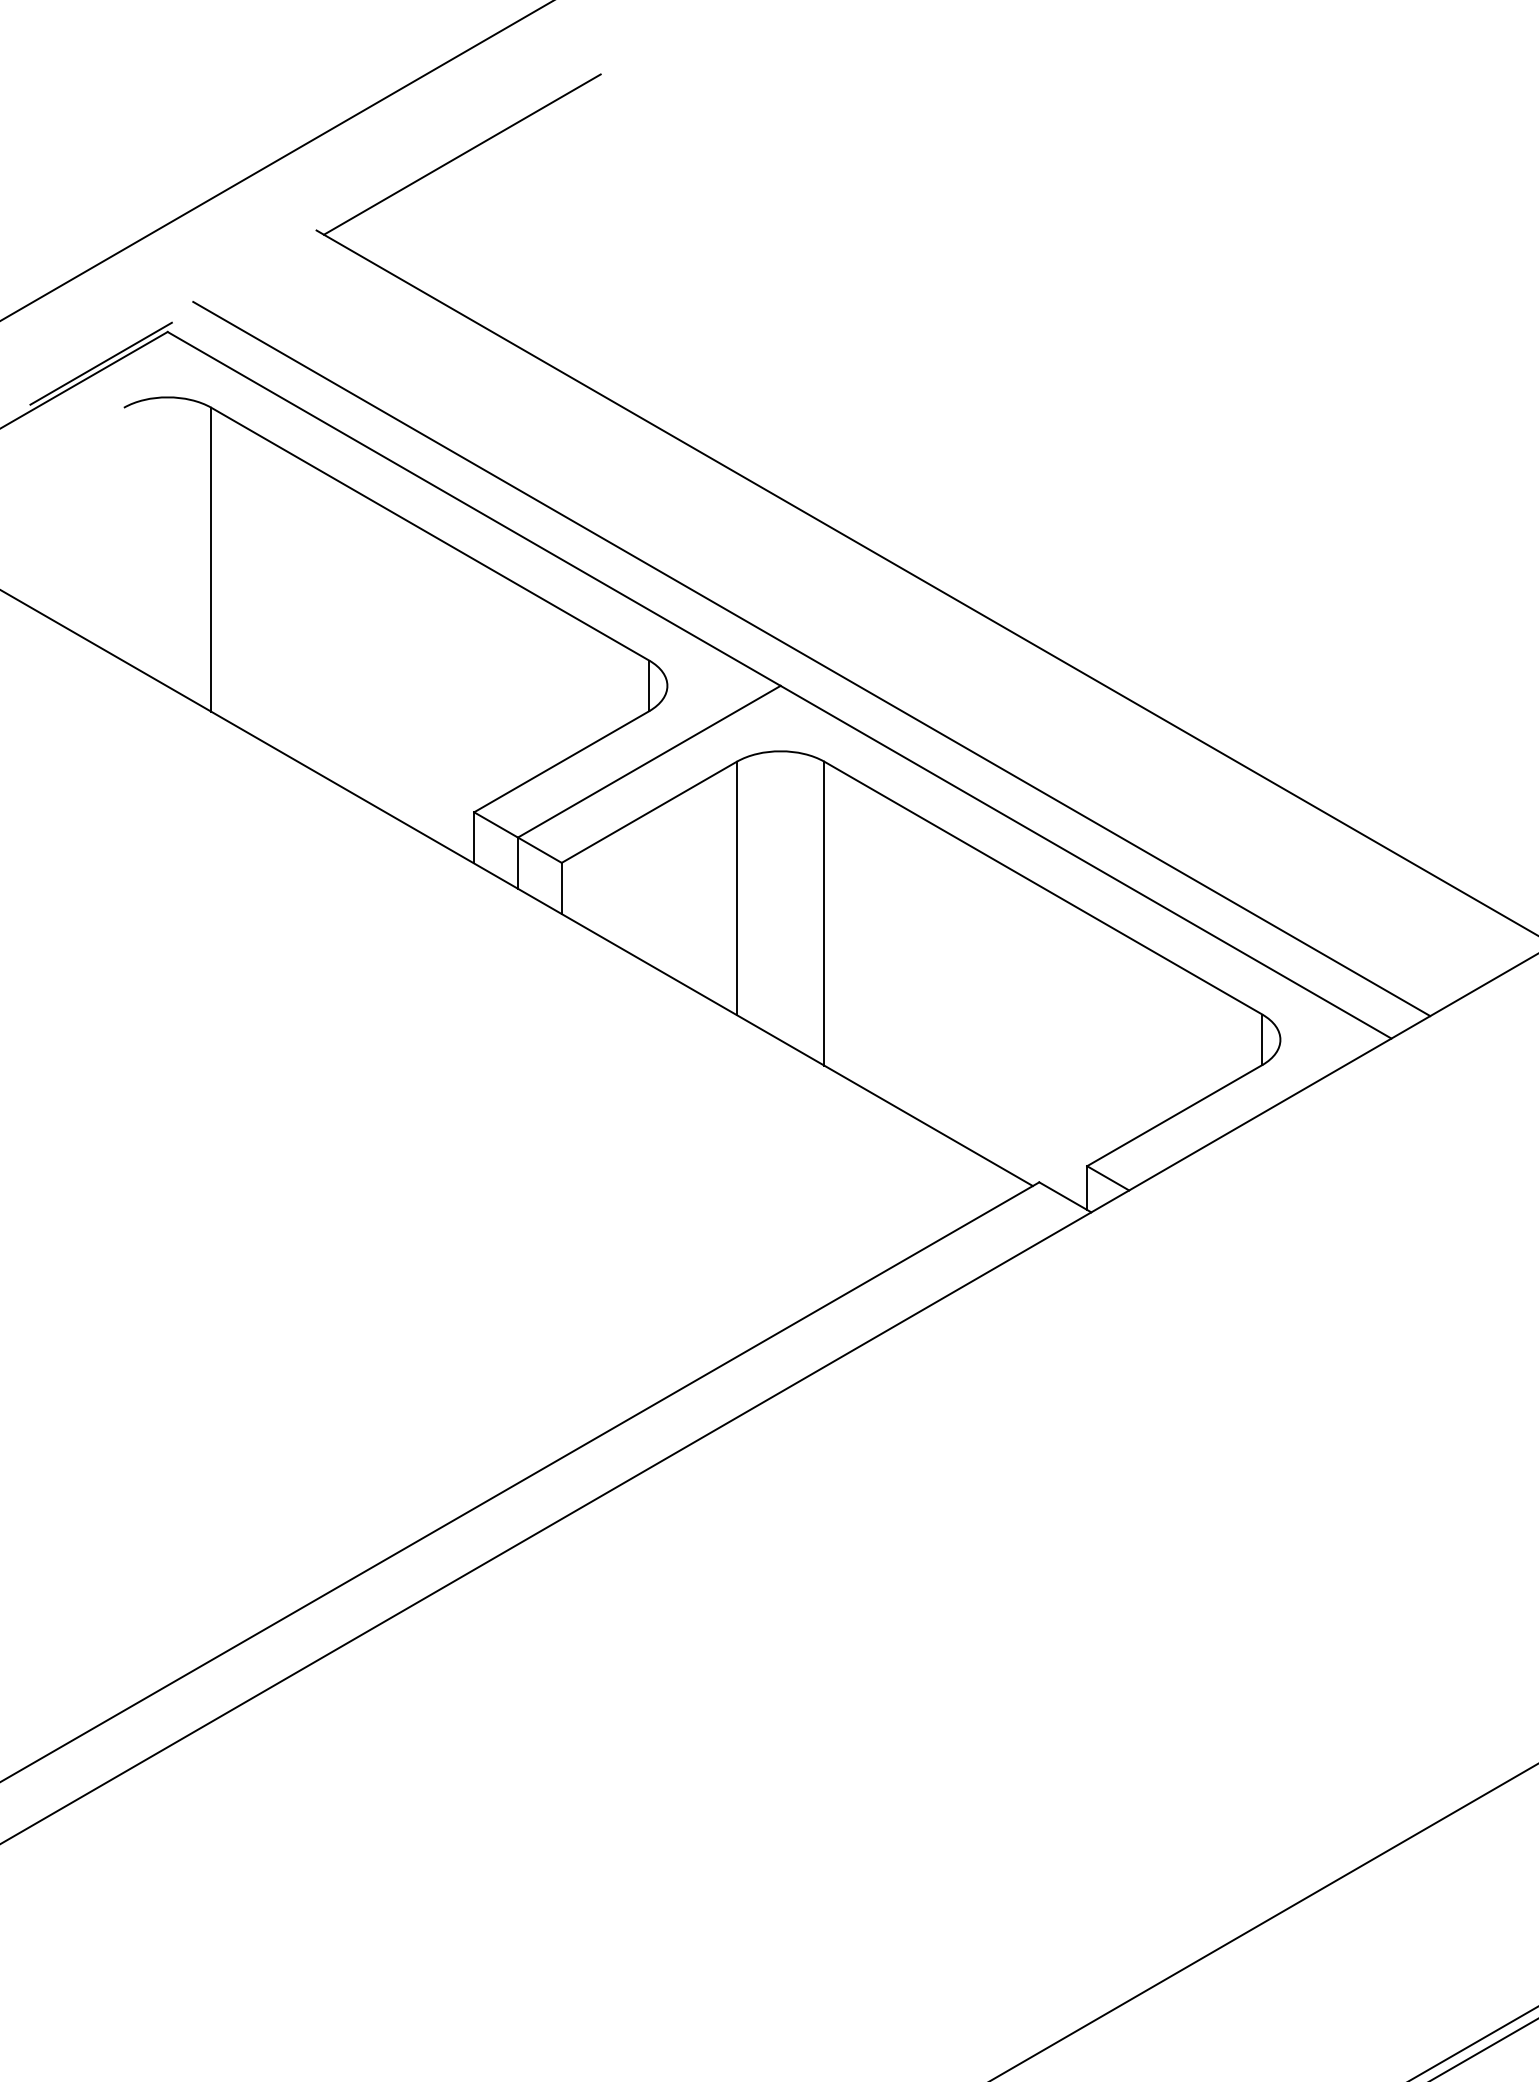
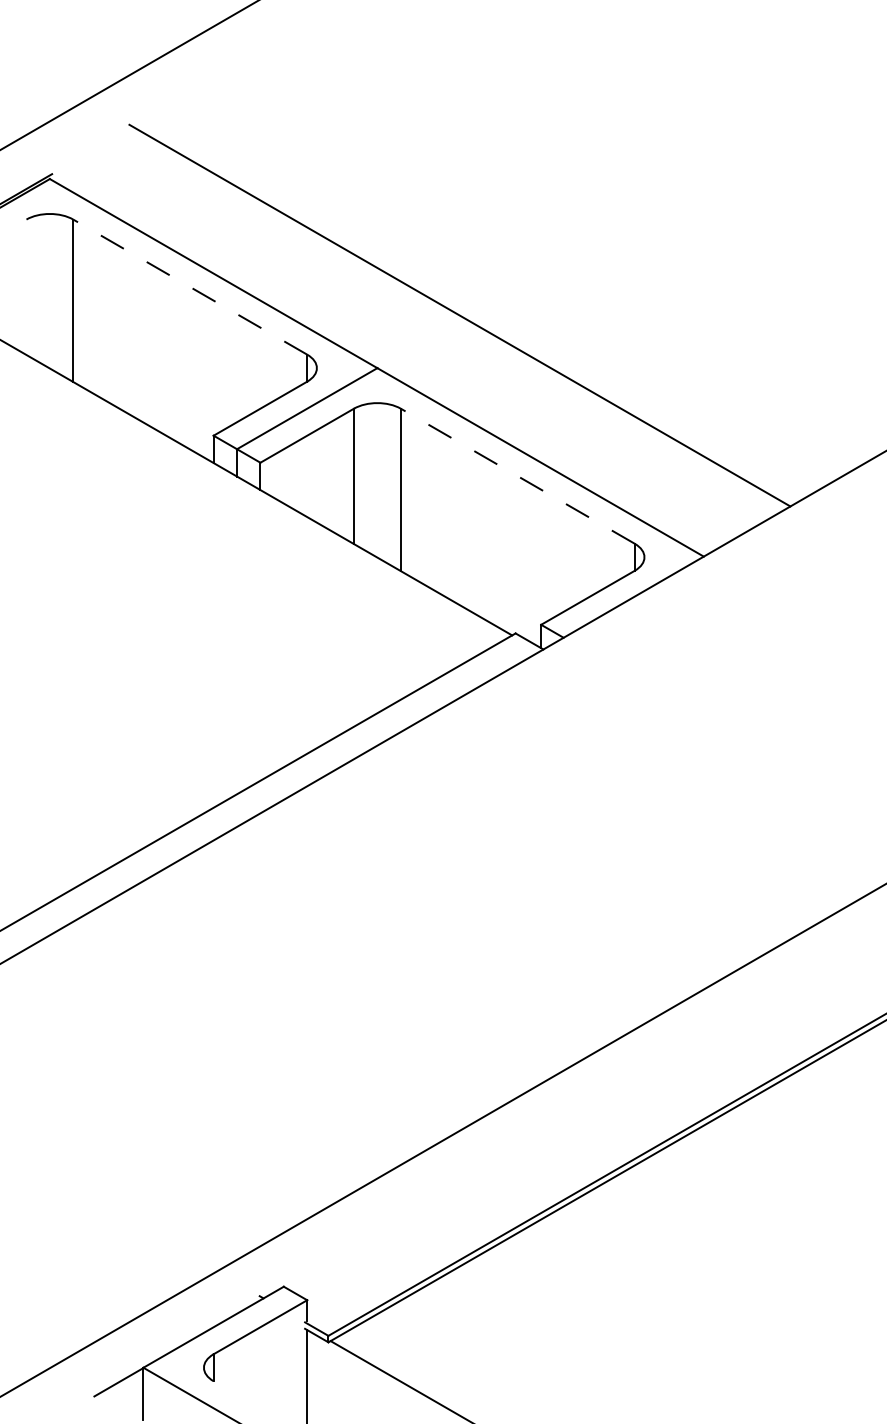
line: (462, 155) -> (207, 84), removed
line: (428, 533) -> (189, 286), solid -> dashed
line: (810, 658) -> (393, 353), removed
line: (1042, 886) -> (517, 475), solid -> dashed

